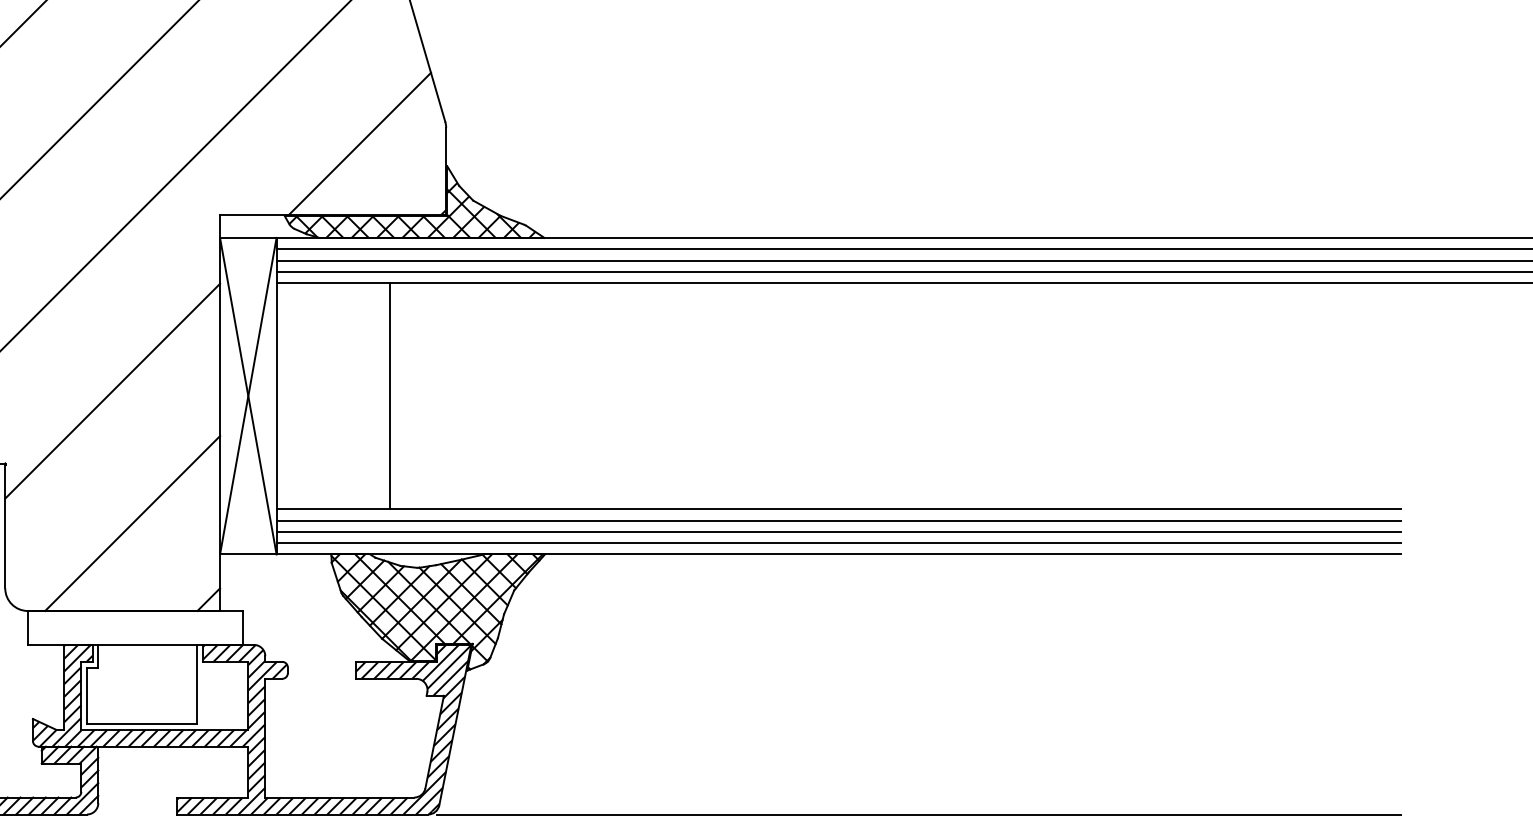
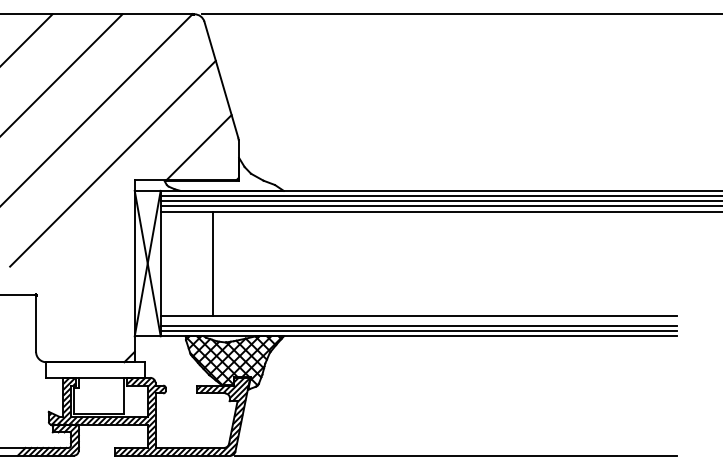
hatch: (411, 202) -> (222, 174), removed
line: (112, 389) -> (85, 260), removed
line: (837, 520) -> (418, 320), removed
line: (132, 522) -> (94, 321), removed

